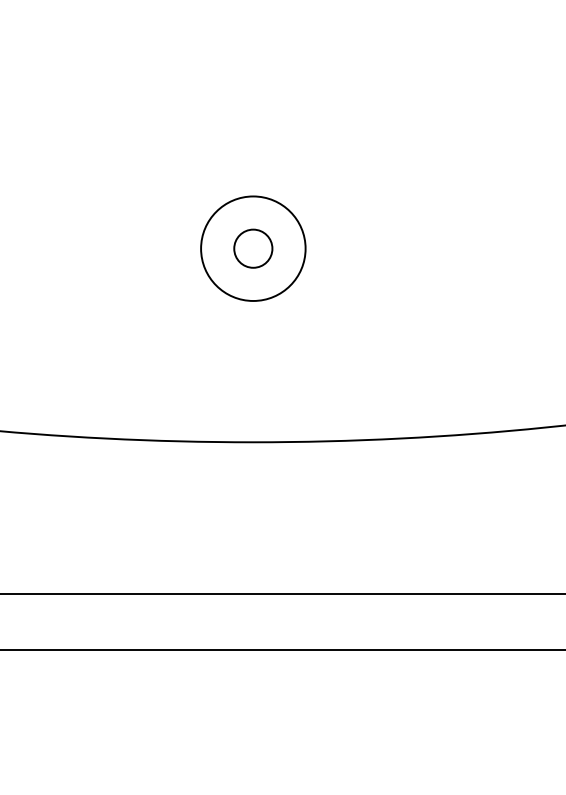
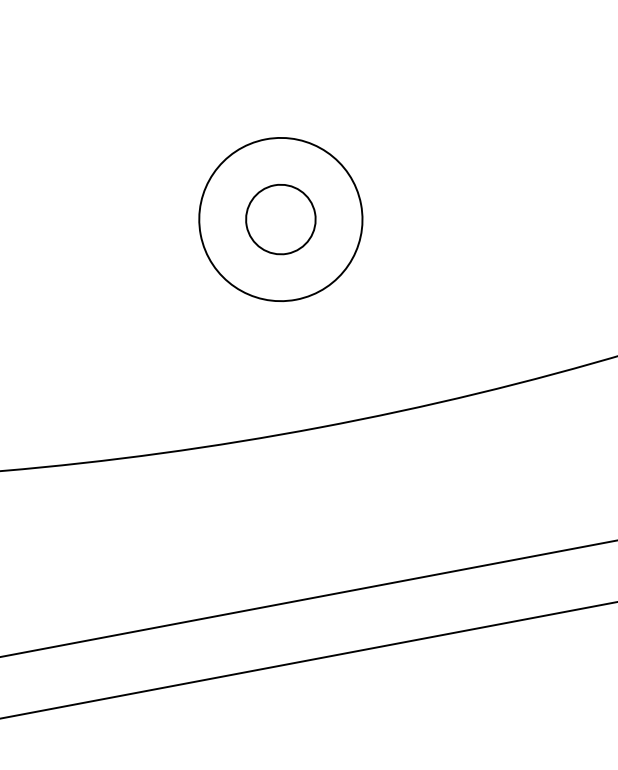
circle: (253, 248) -> (281, 219), size x1.43
circle: (253, 248) -> (281, 219), size x1.67

